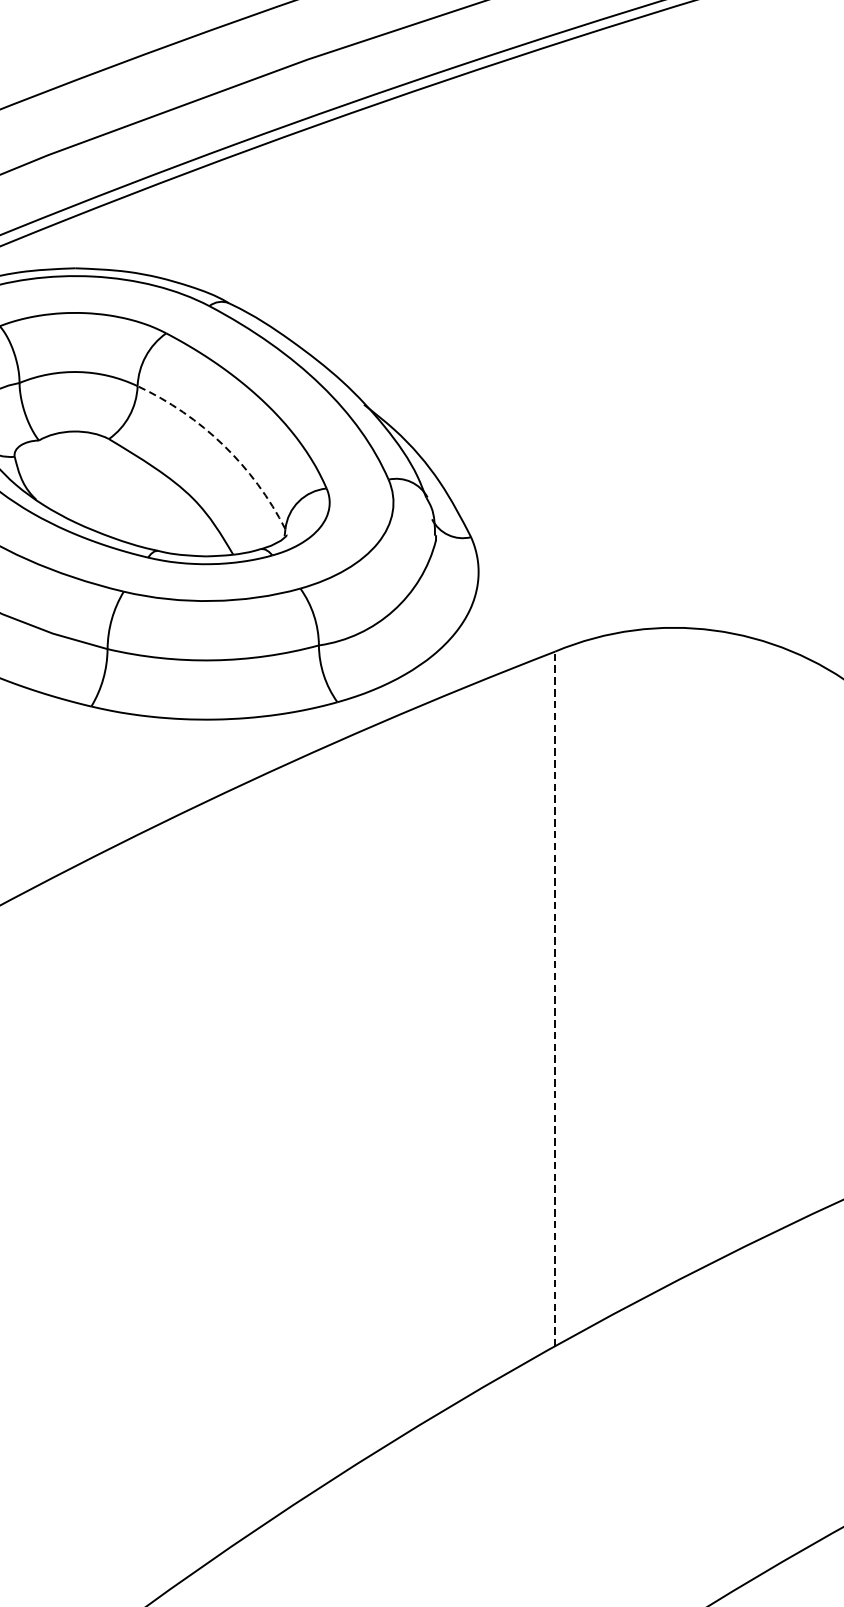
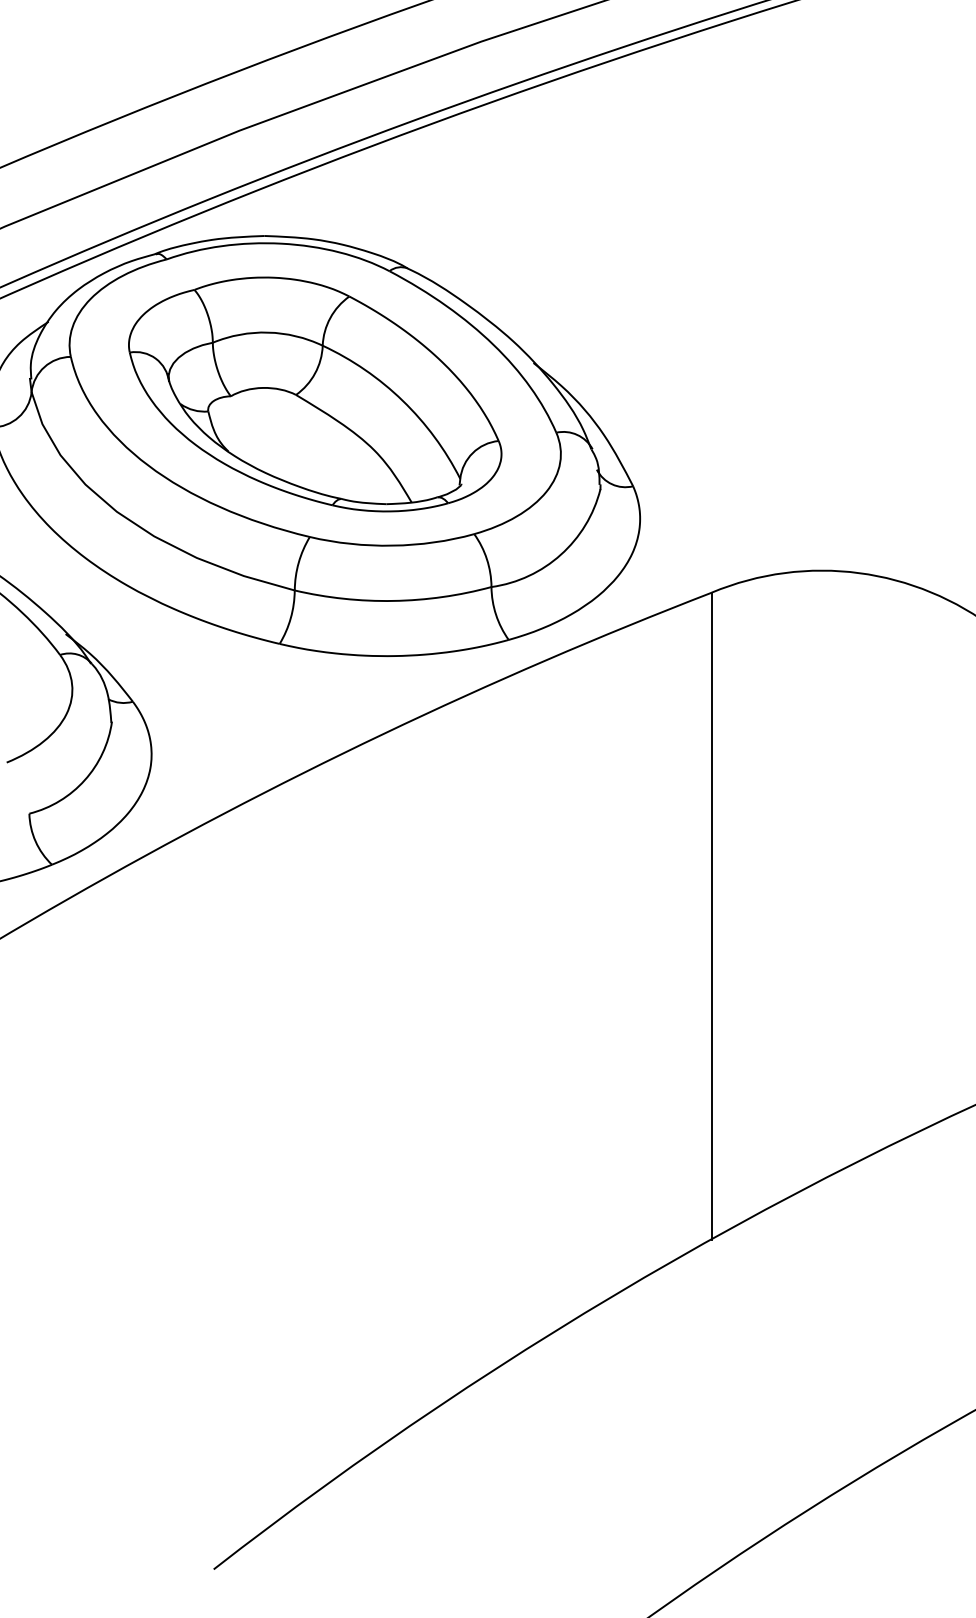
arc: (223, 445) -> (402, 400), dashed -> solid
line: (555, 998) -> (711, 915), dashed -> solid

